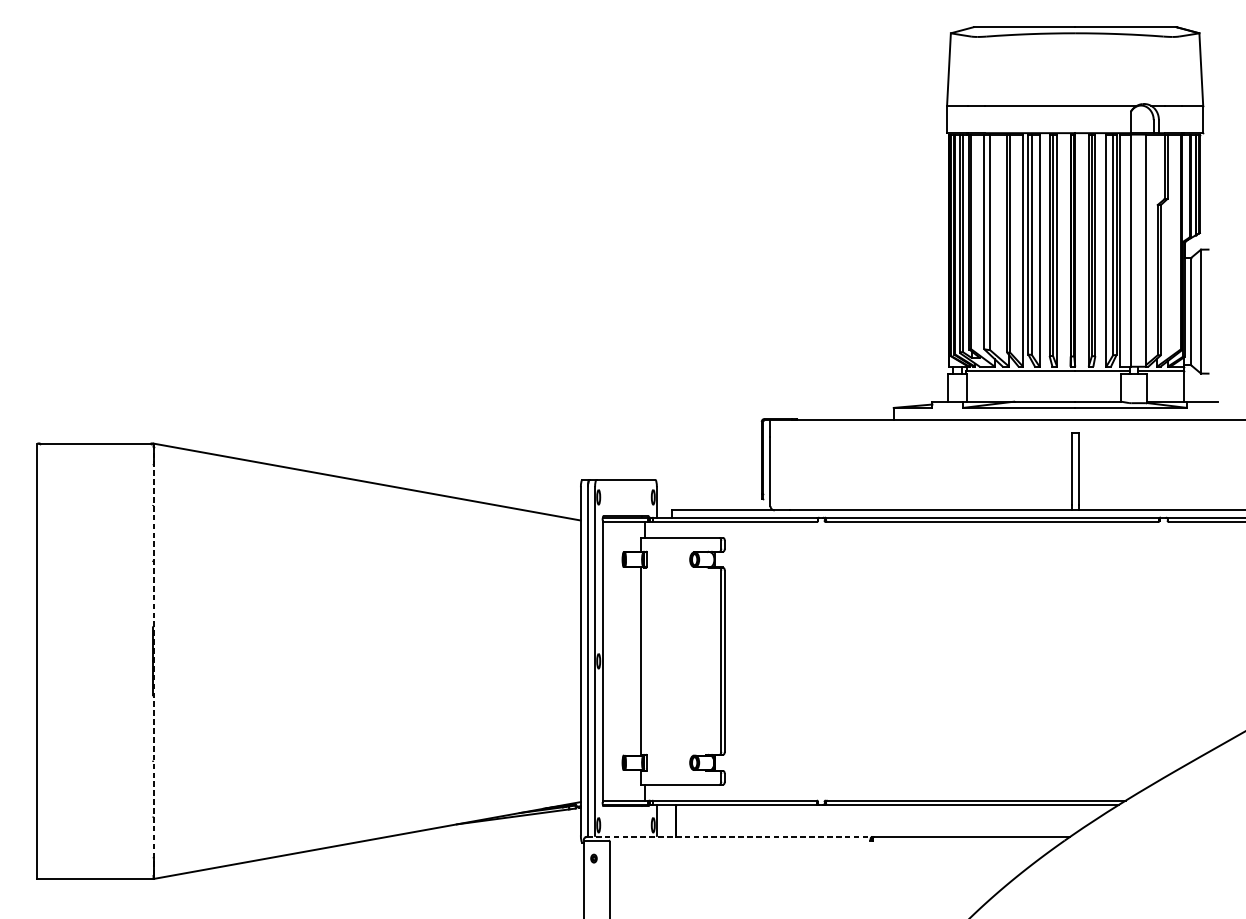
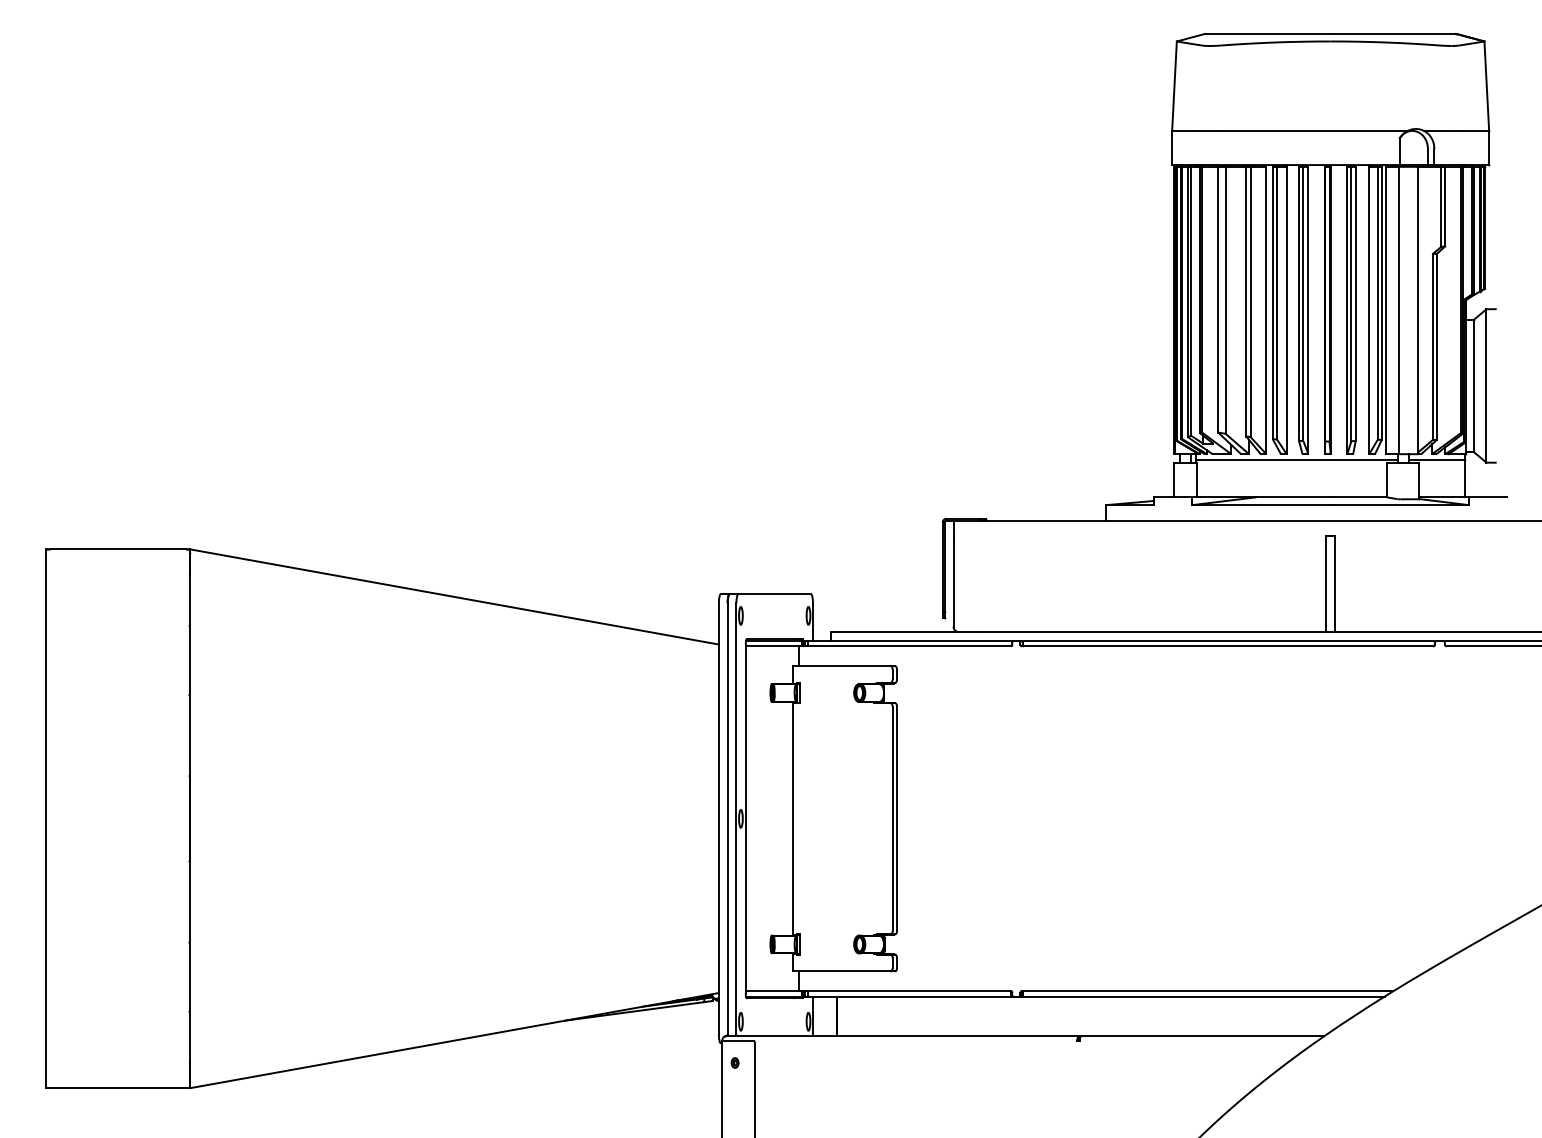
line: (153, 661) -> (189, 819), dashed -> solid
line: (730, 837) -> (903, 1036), dashed -> solid

